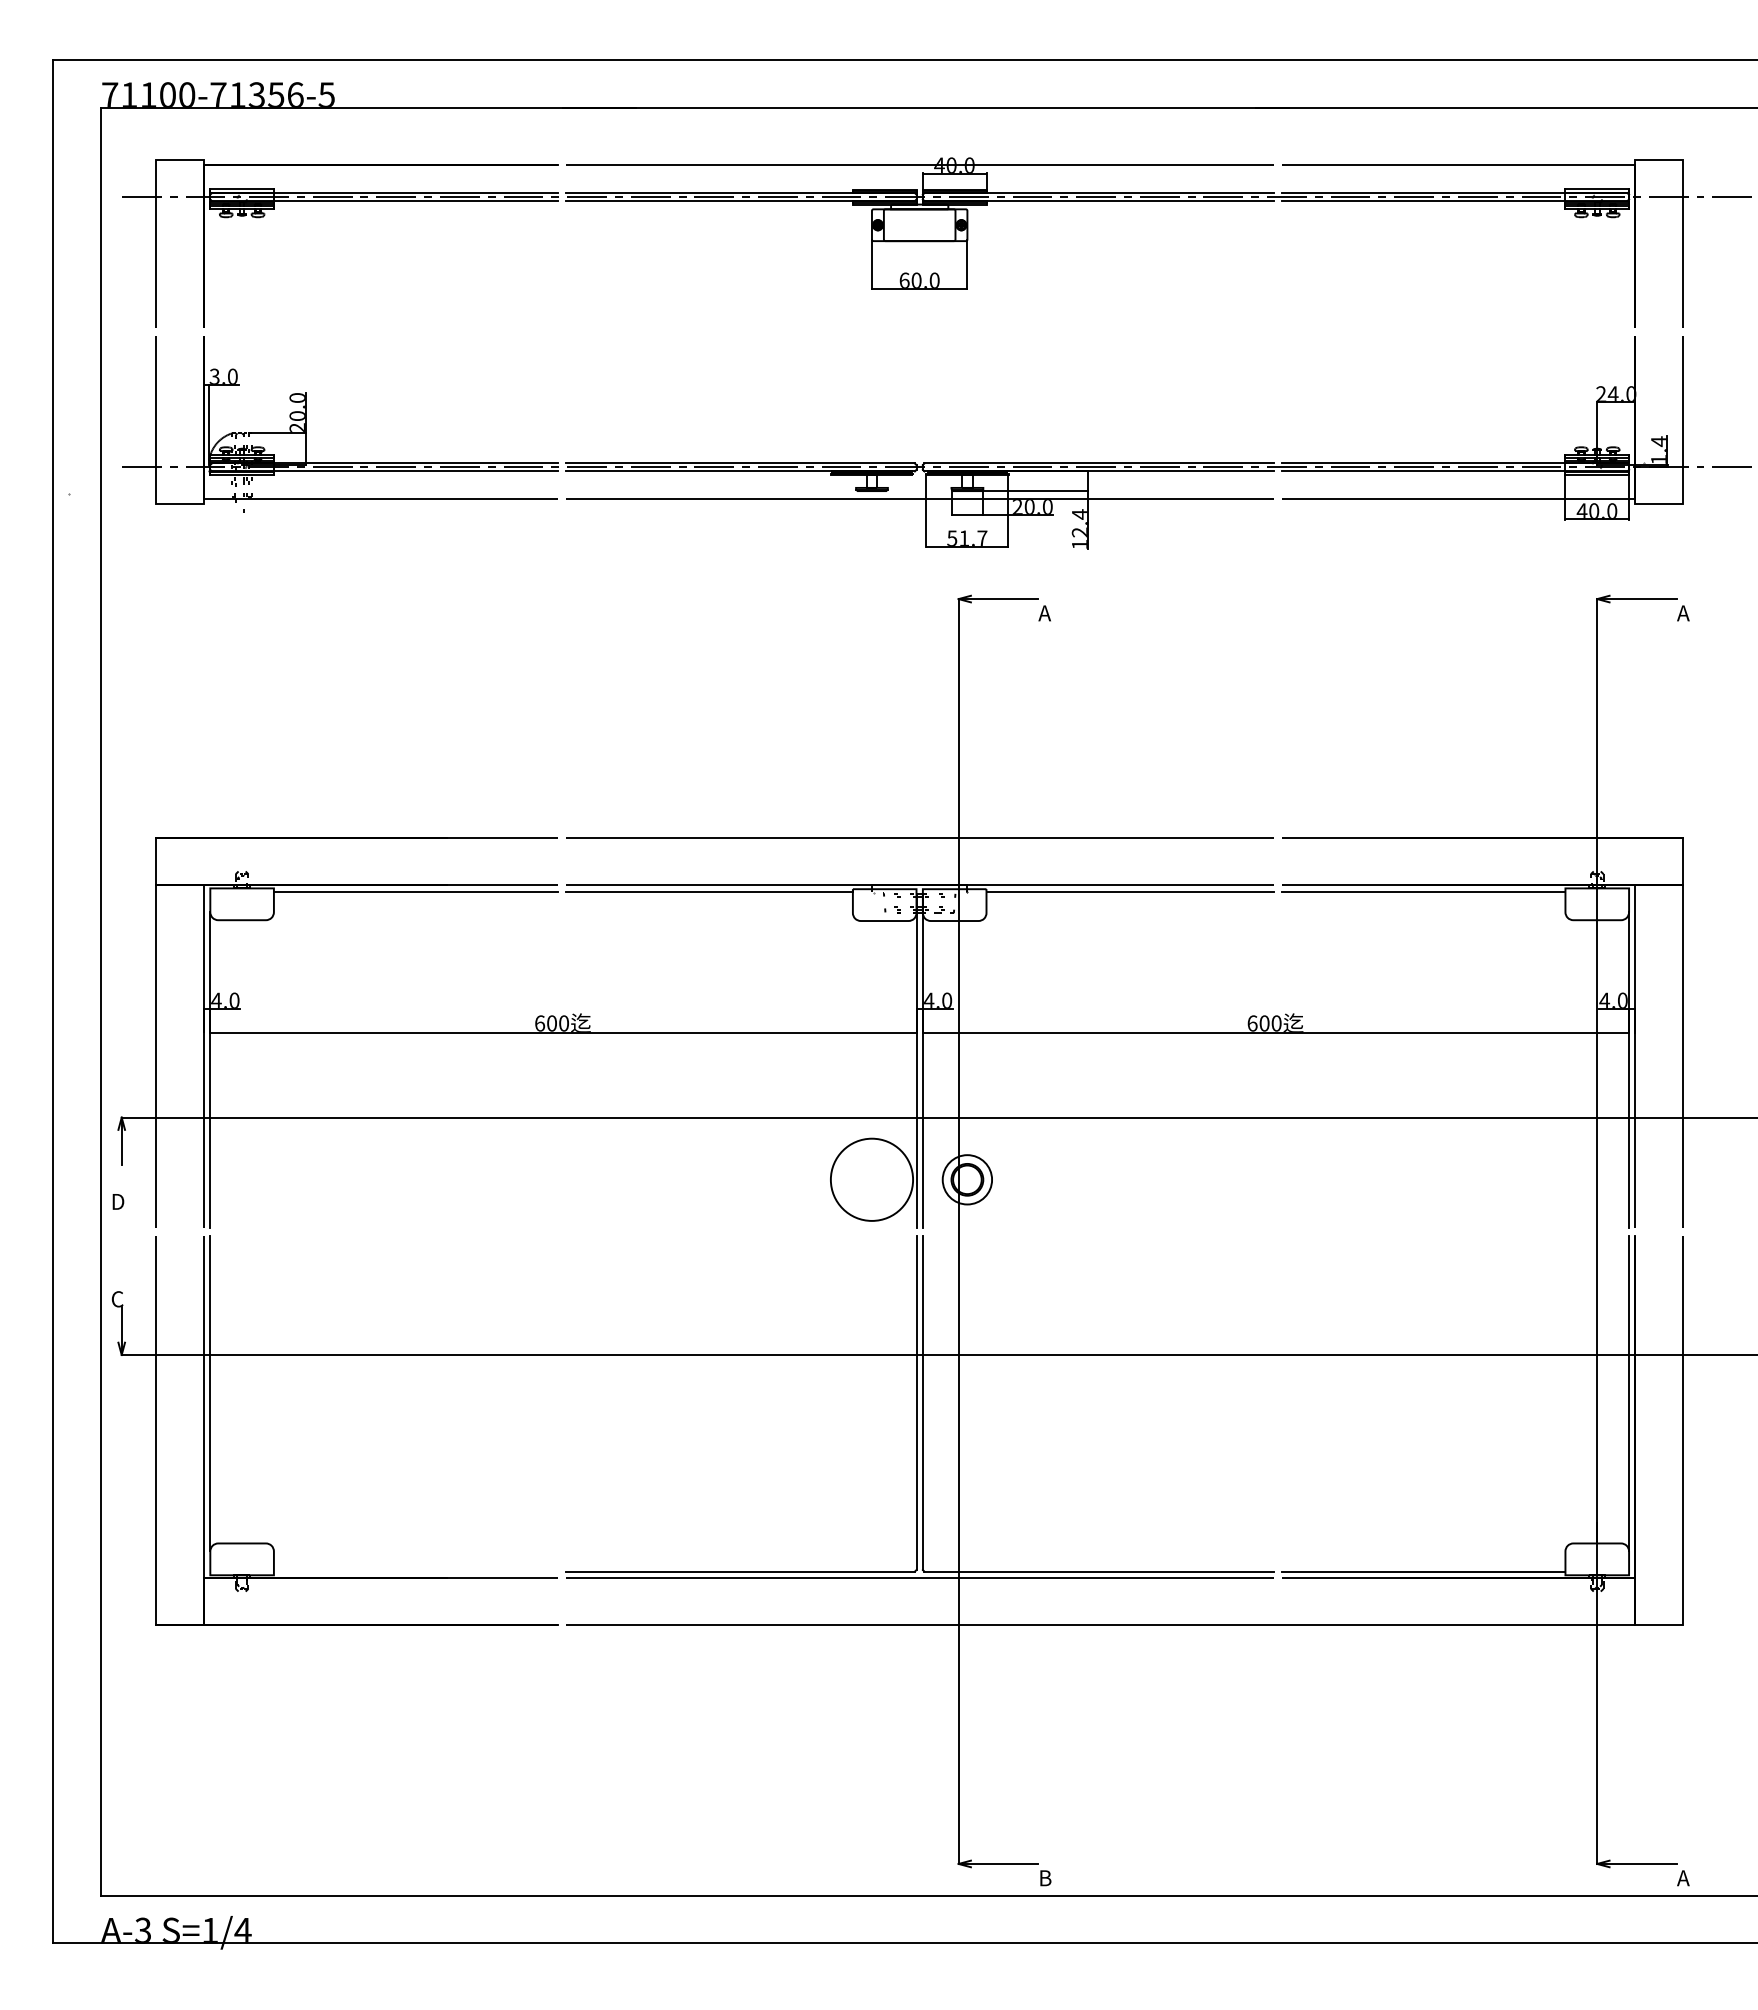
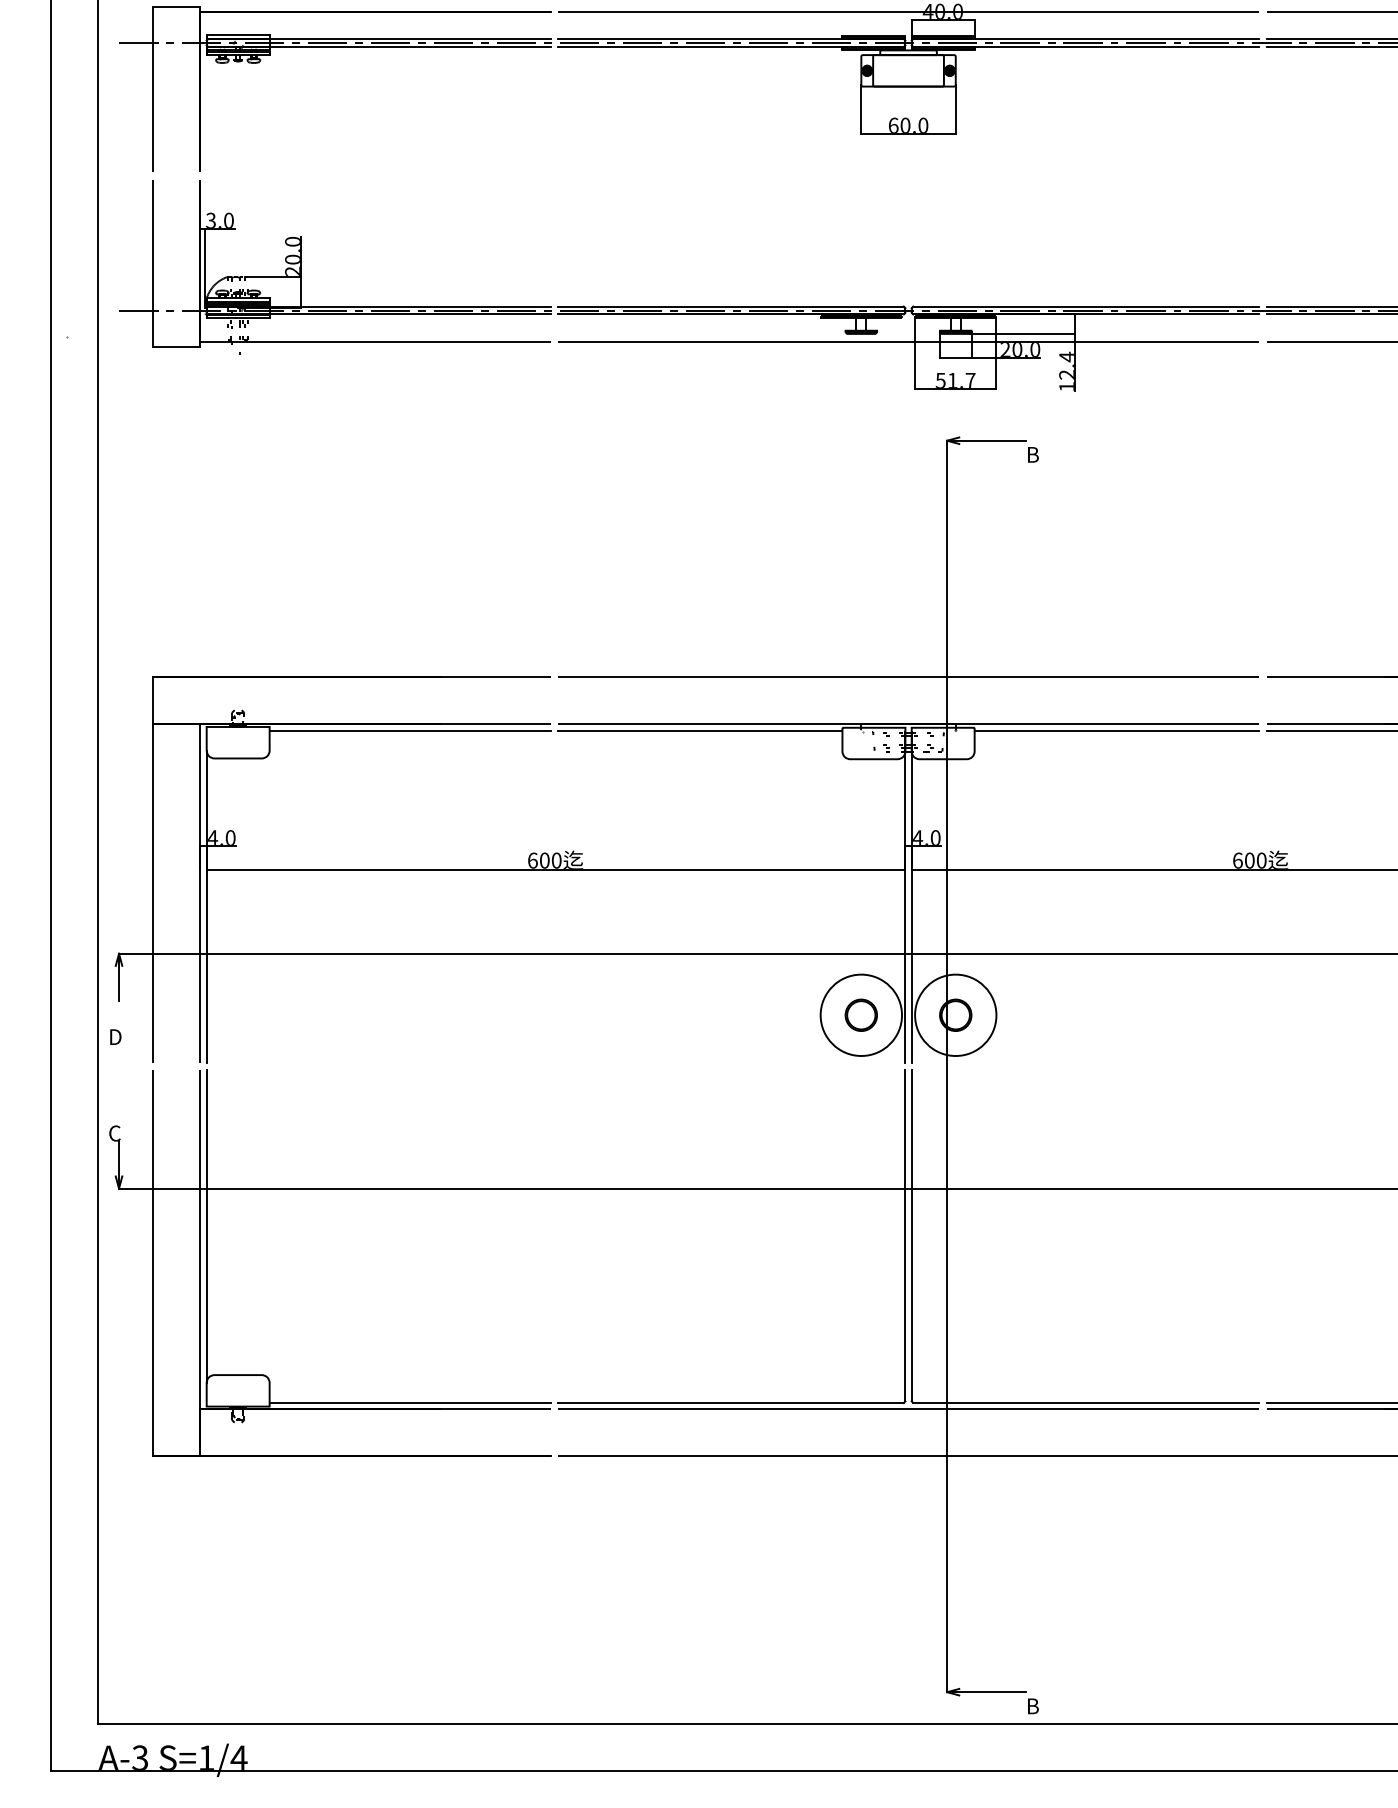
text: (1044, 613) -> (1032, 455), A -> B
circle: (871, 1179) -> (860, 1015), added
circle: (967, 1179) -> (955, 1015), size x1.67
line: (415, 1571) -> (409, 1402), added

